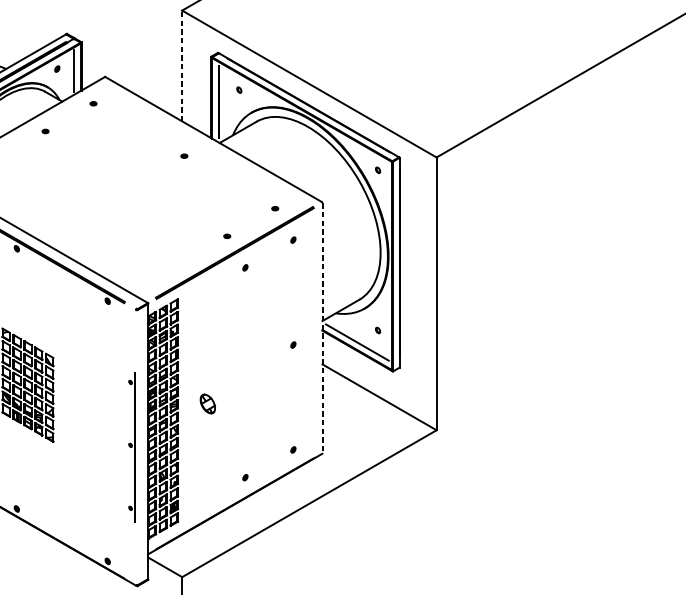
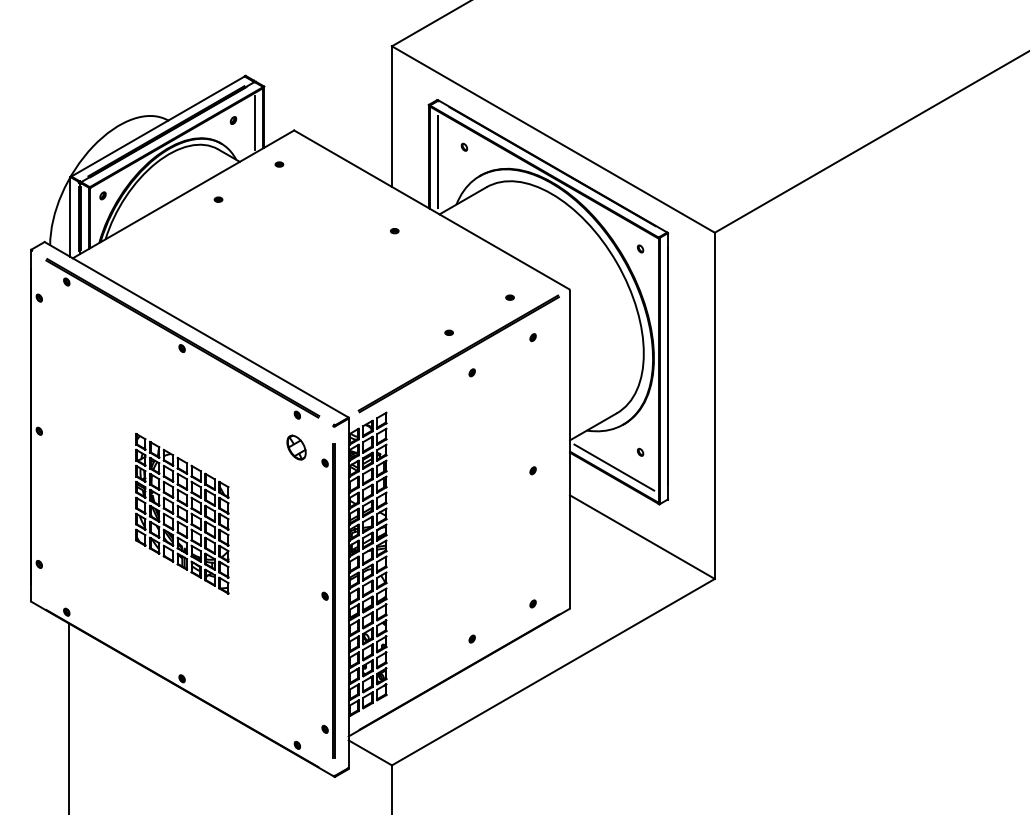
line: (181, 65) -> (391, 116), dashed -> solid
line: (322, 328) -> (570, 449), dashed -> solid
part: (207, 403) -> (296, 447), moved
part: (132, 447) -> (328, 600), size x1.67

